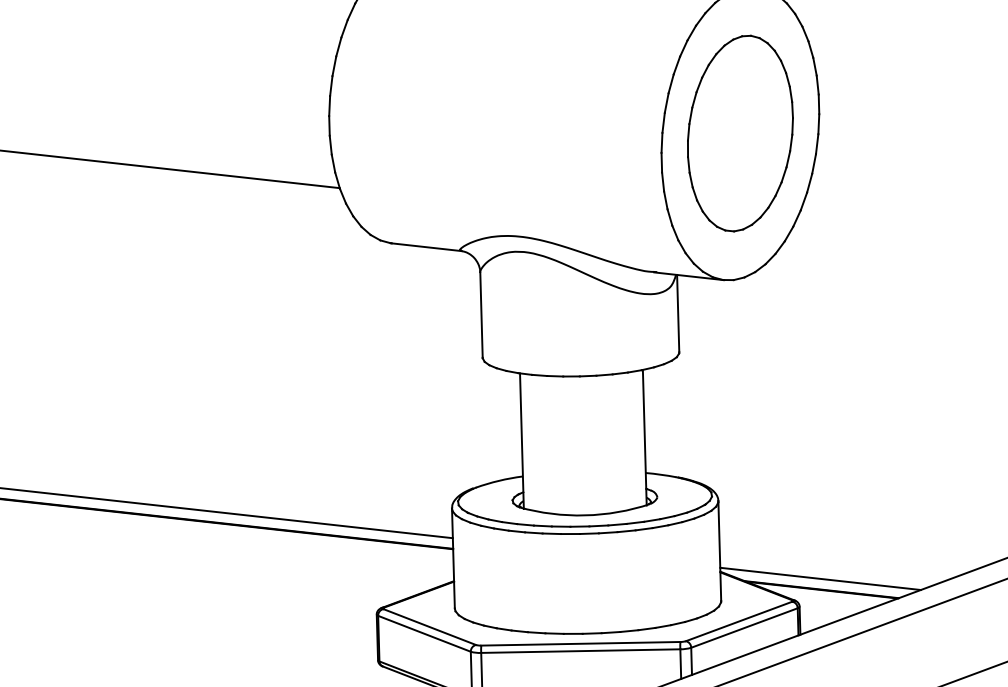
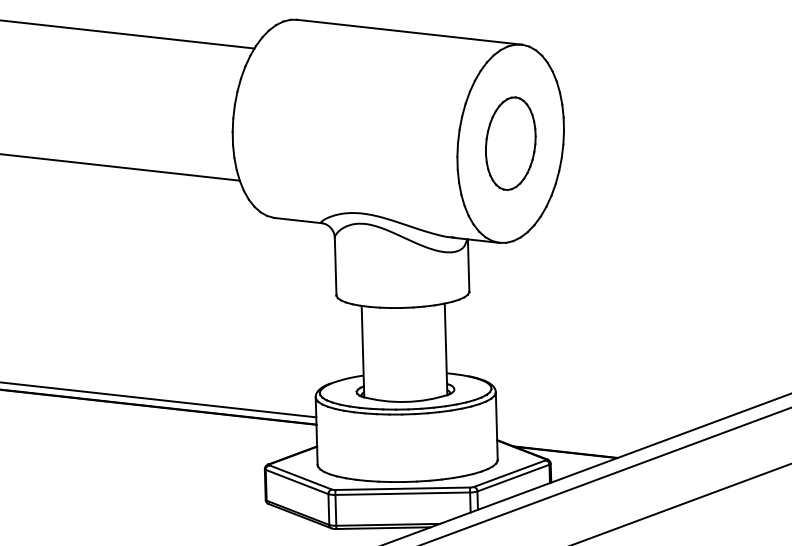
part: (740, 133) -> (510, 143), size x0.7
line: (819, 578) -> (564, 444), removed

